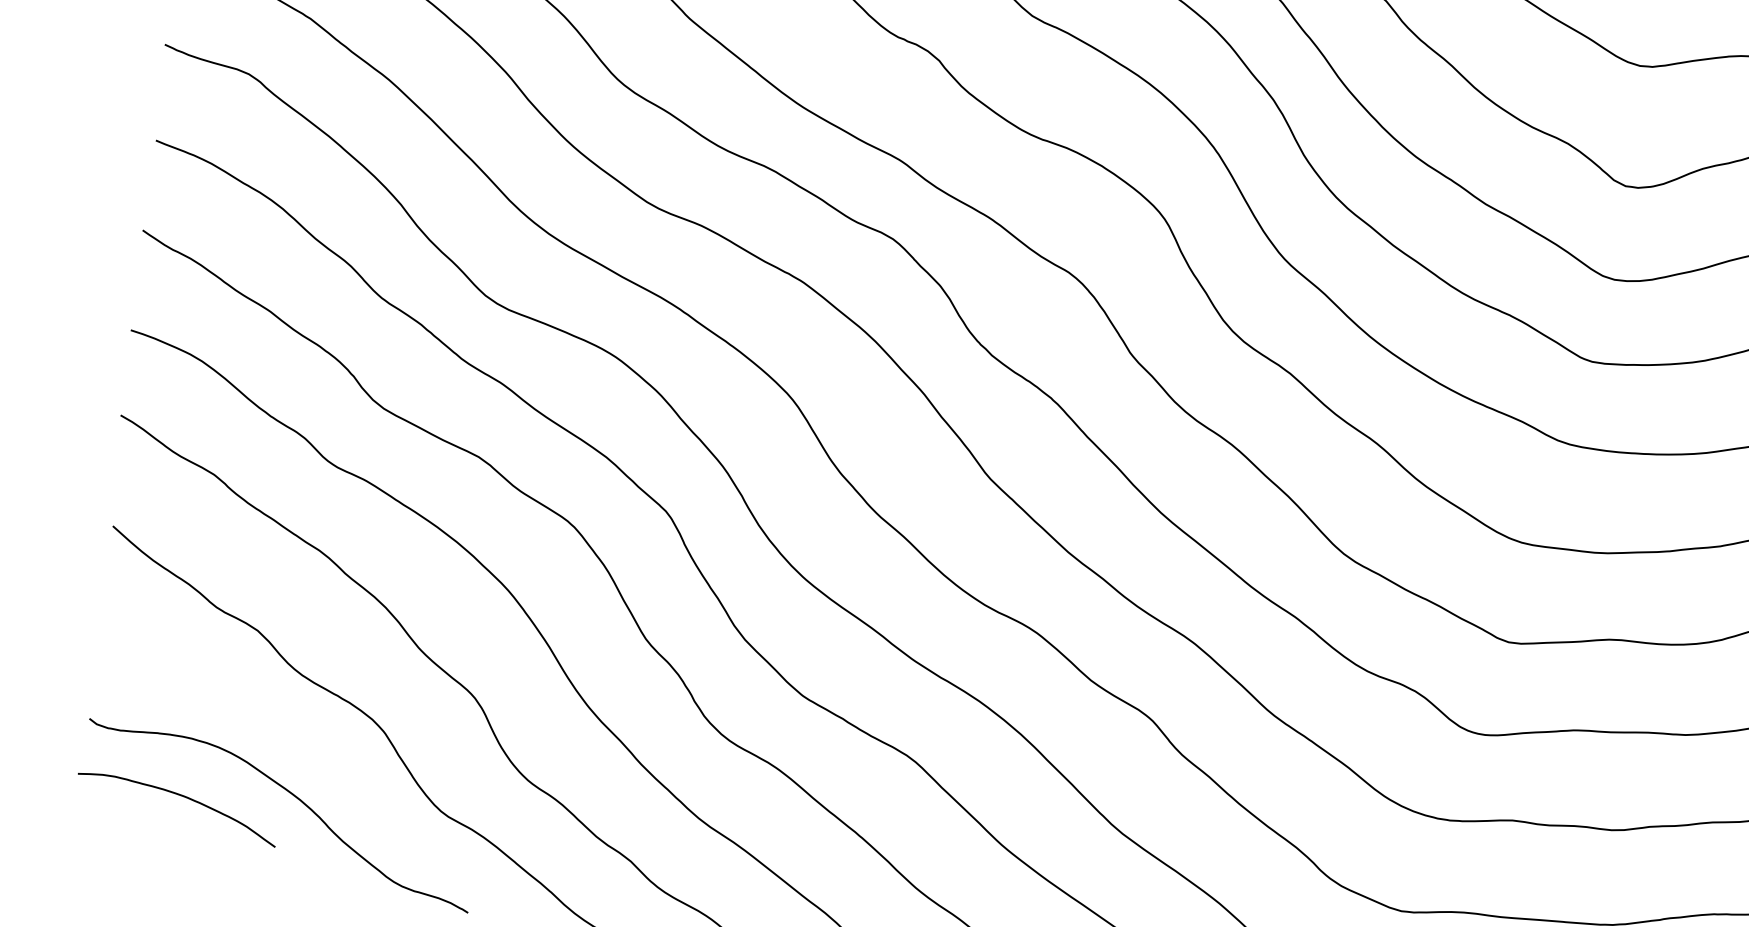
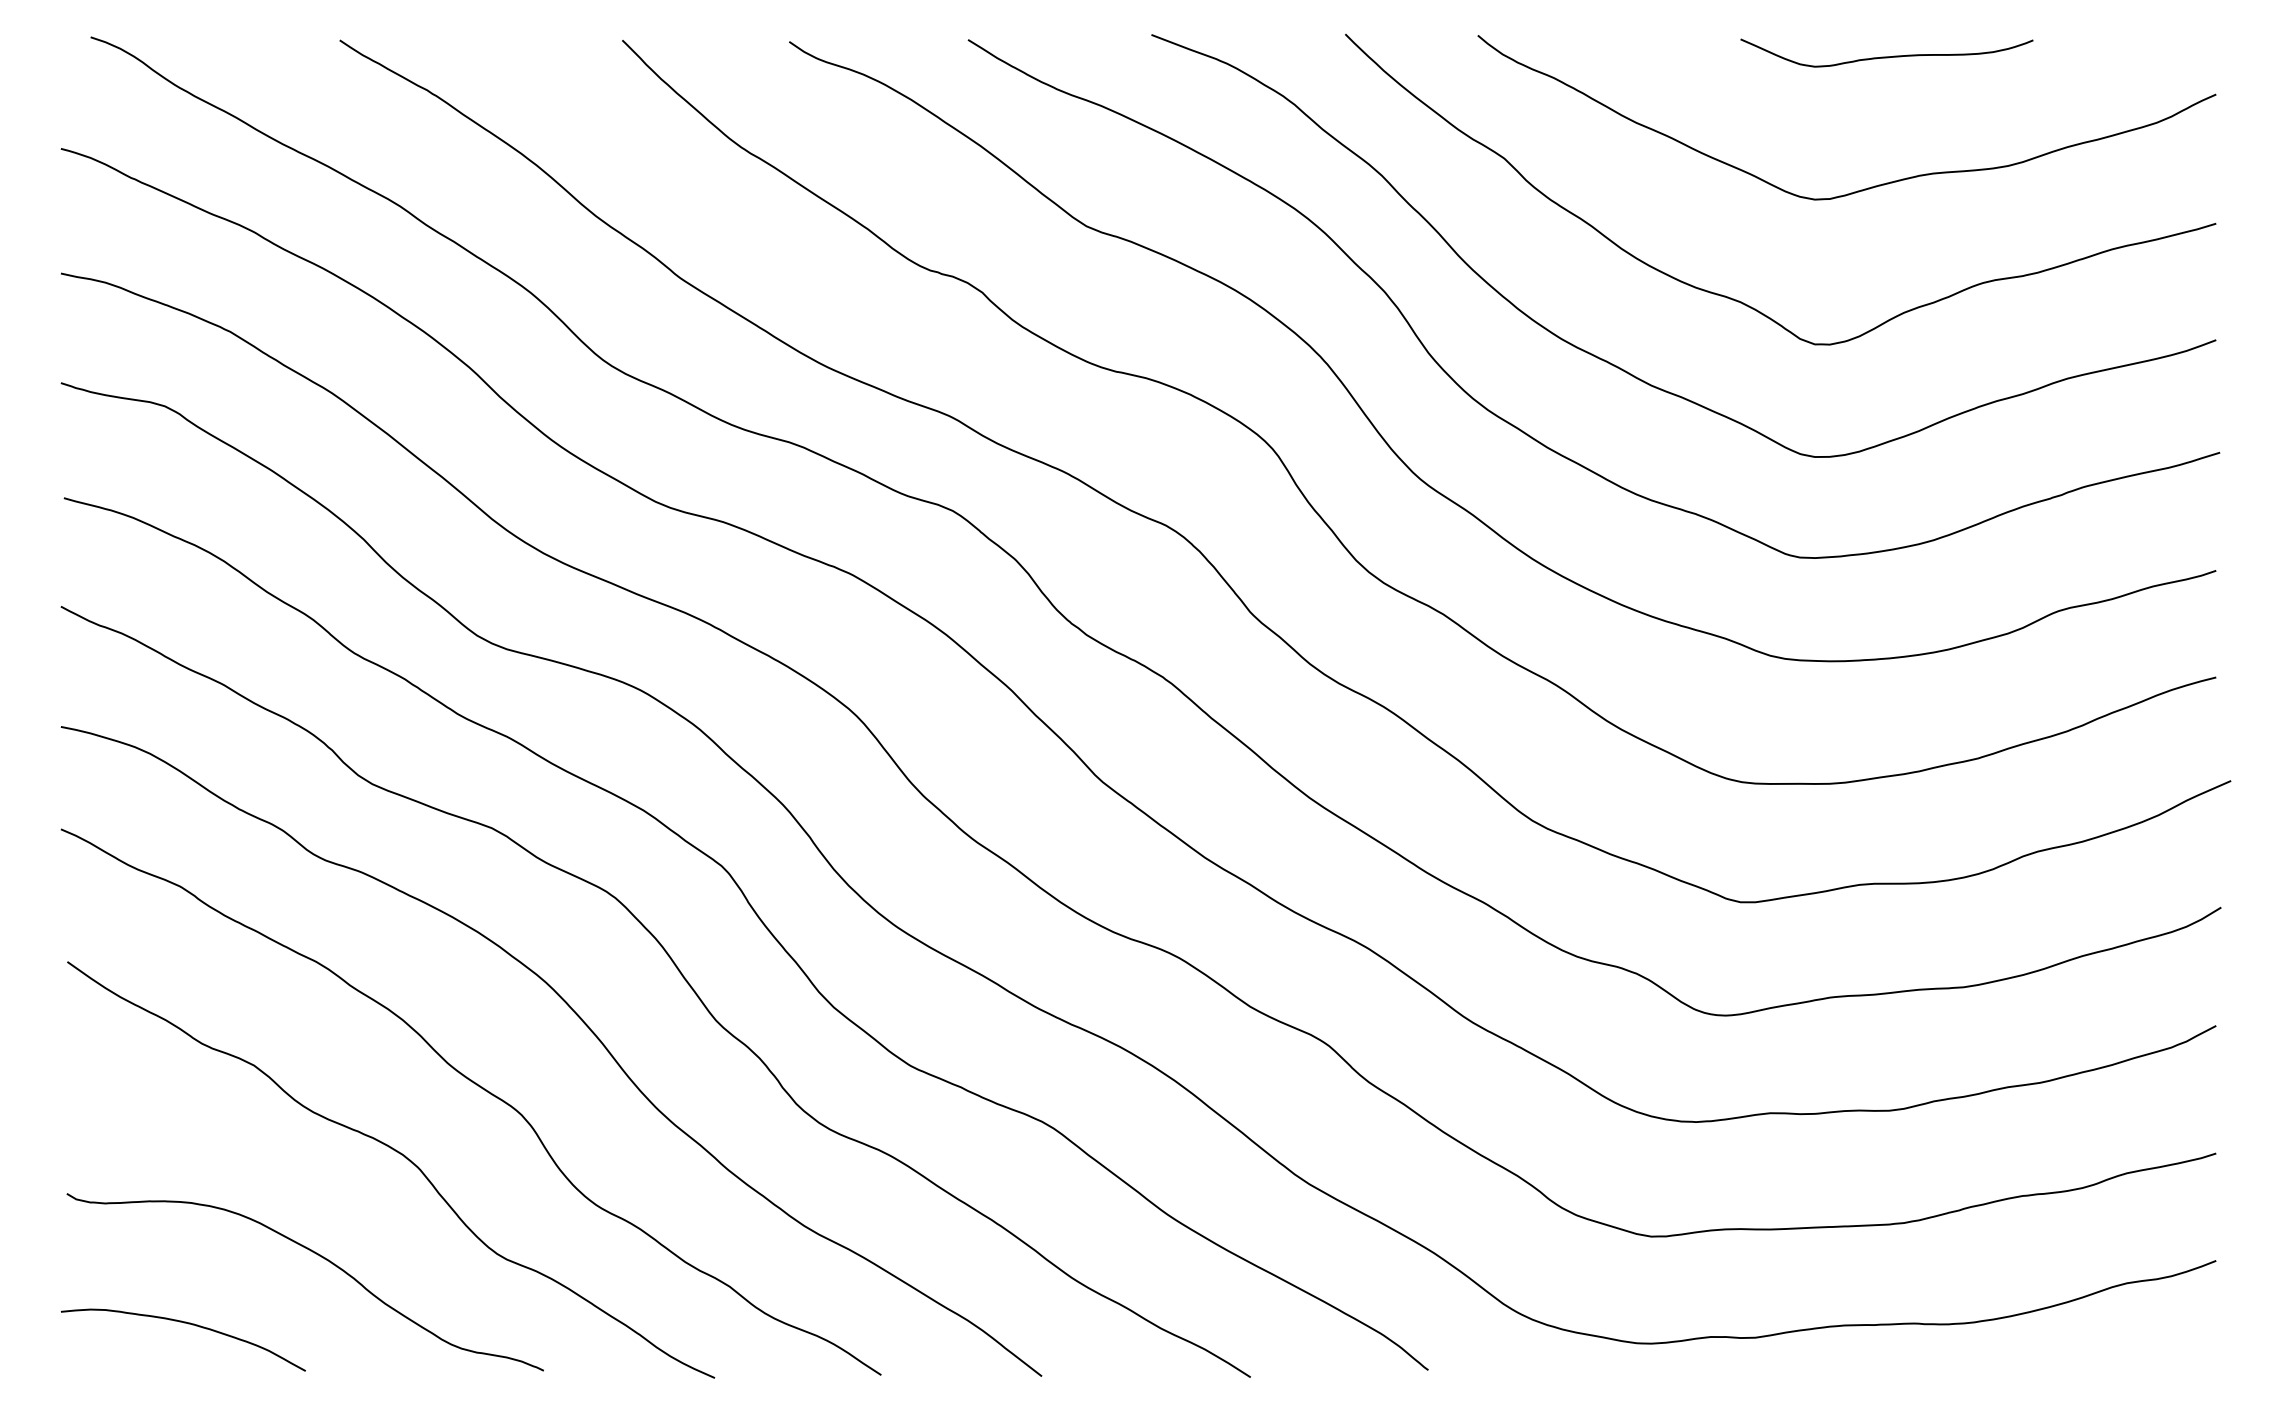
curve: (182, 796) -> (188, 1324), moved

